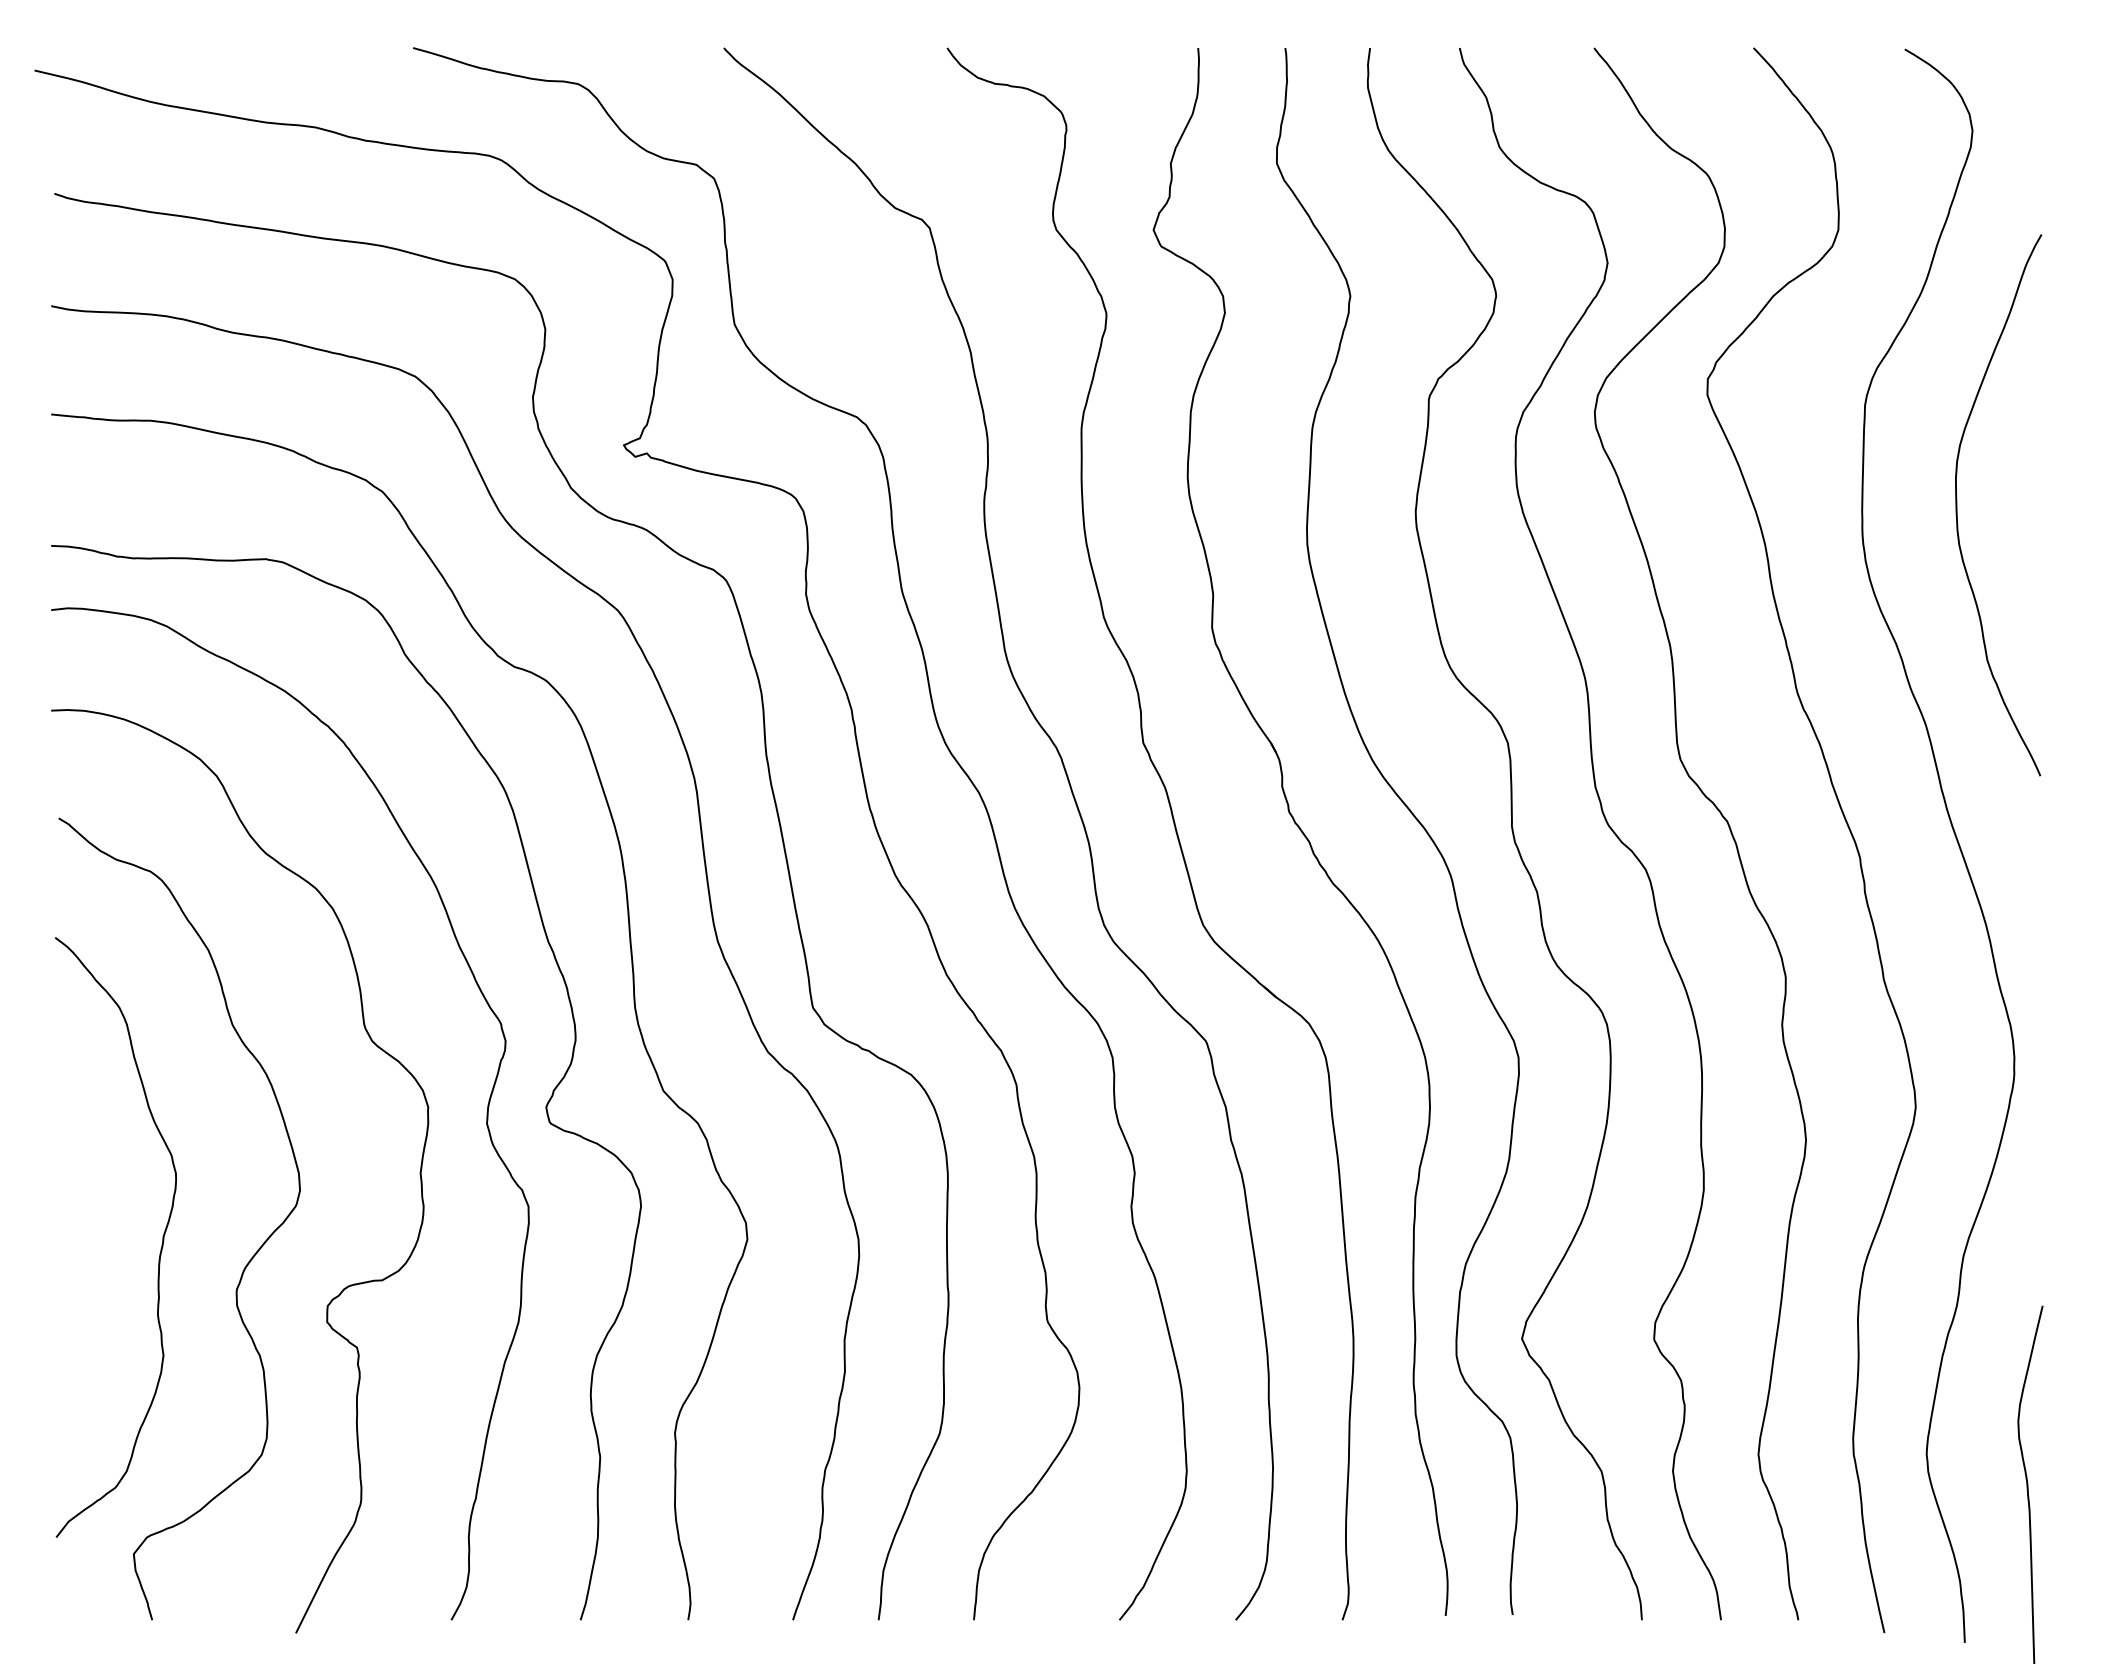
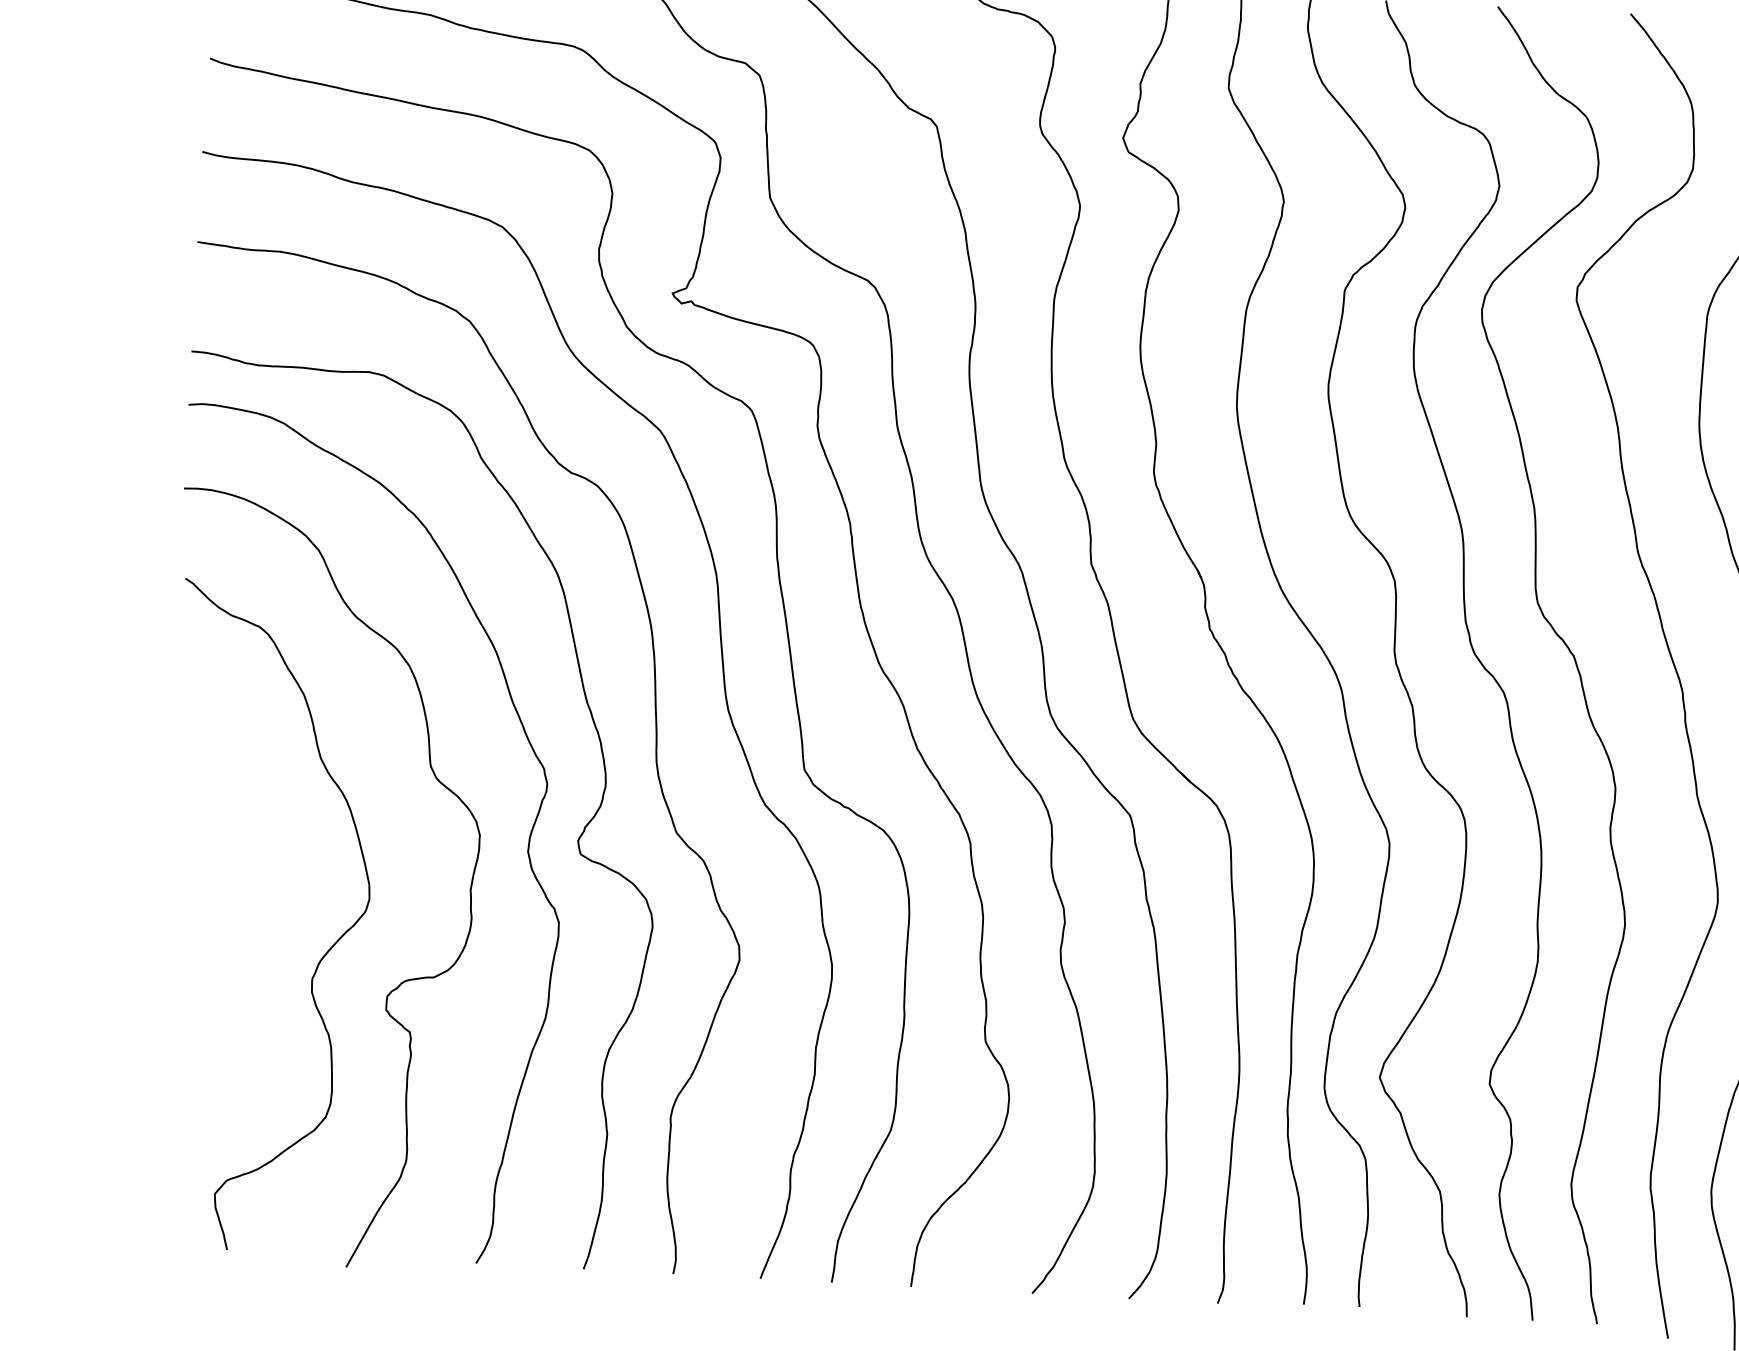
curve: (161, 1244) -> (251, 937), removed

